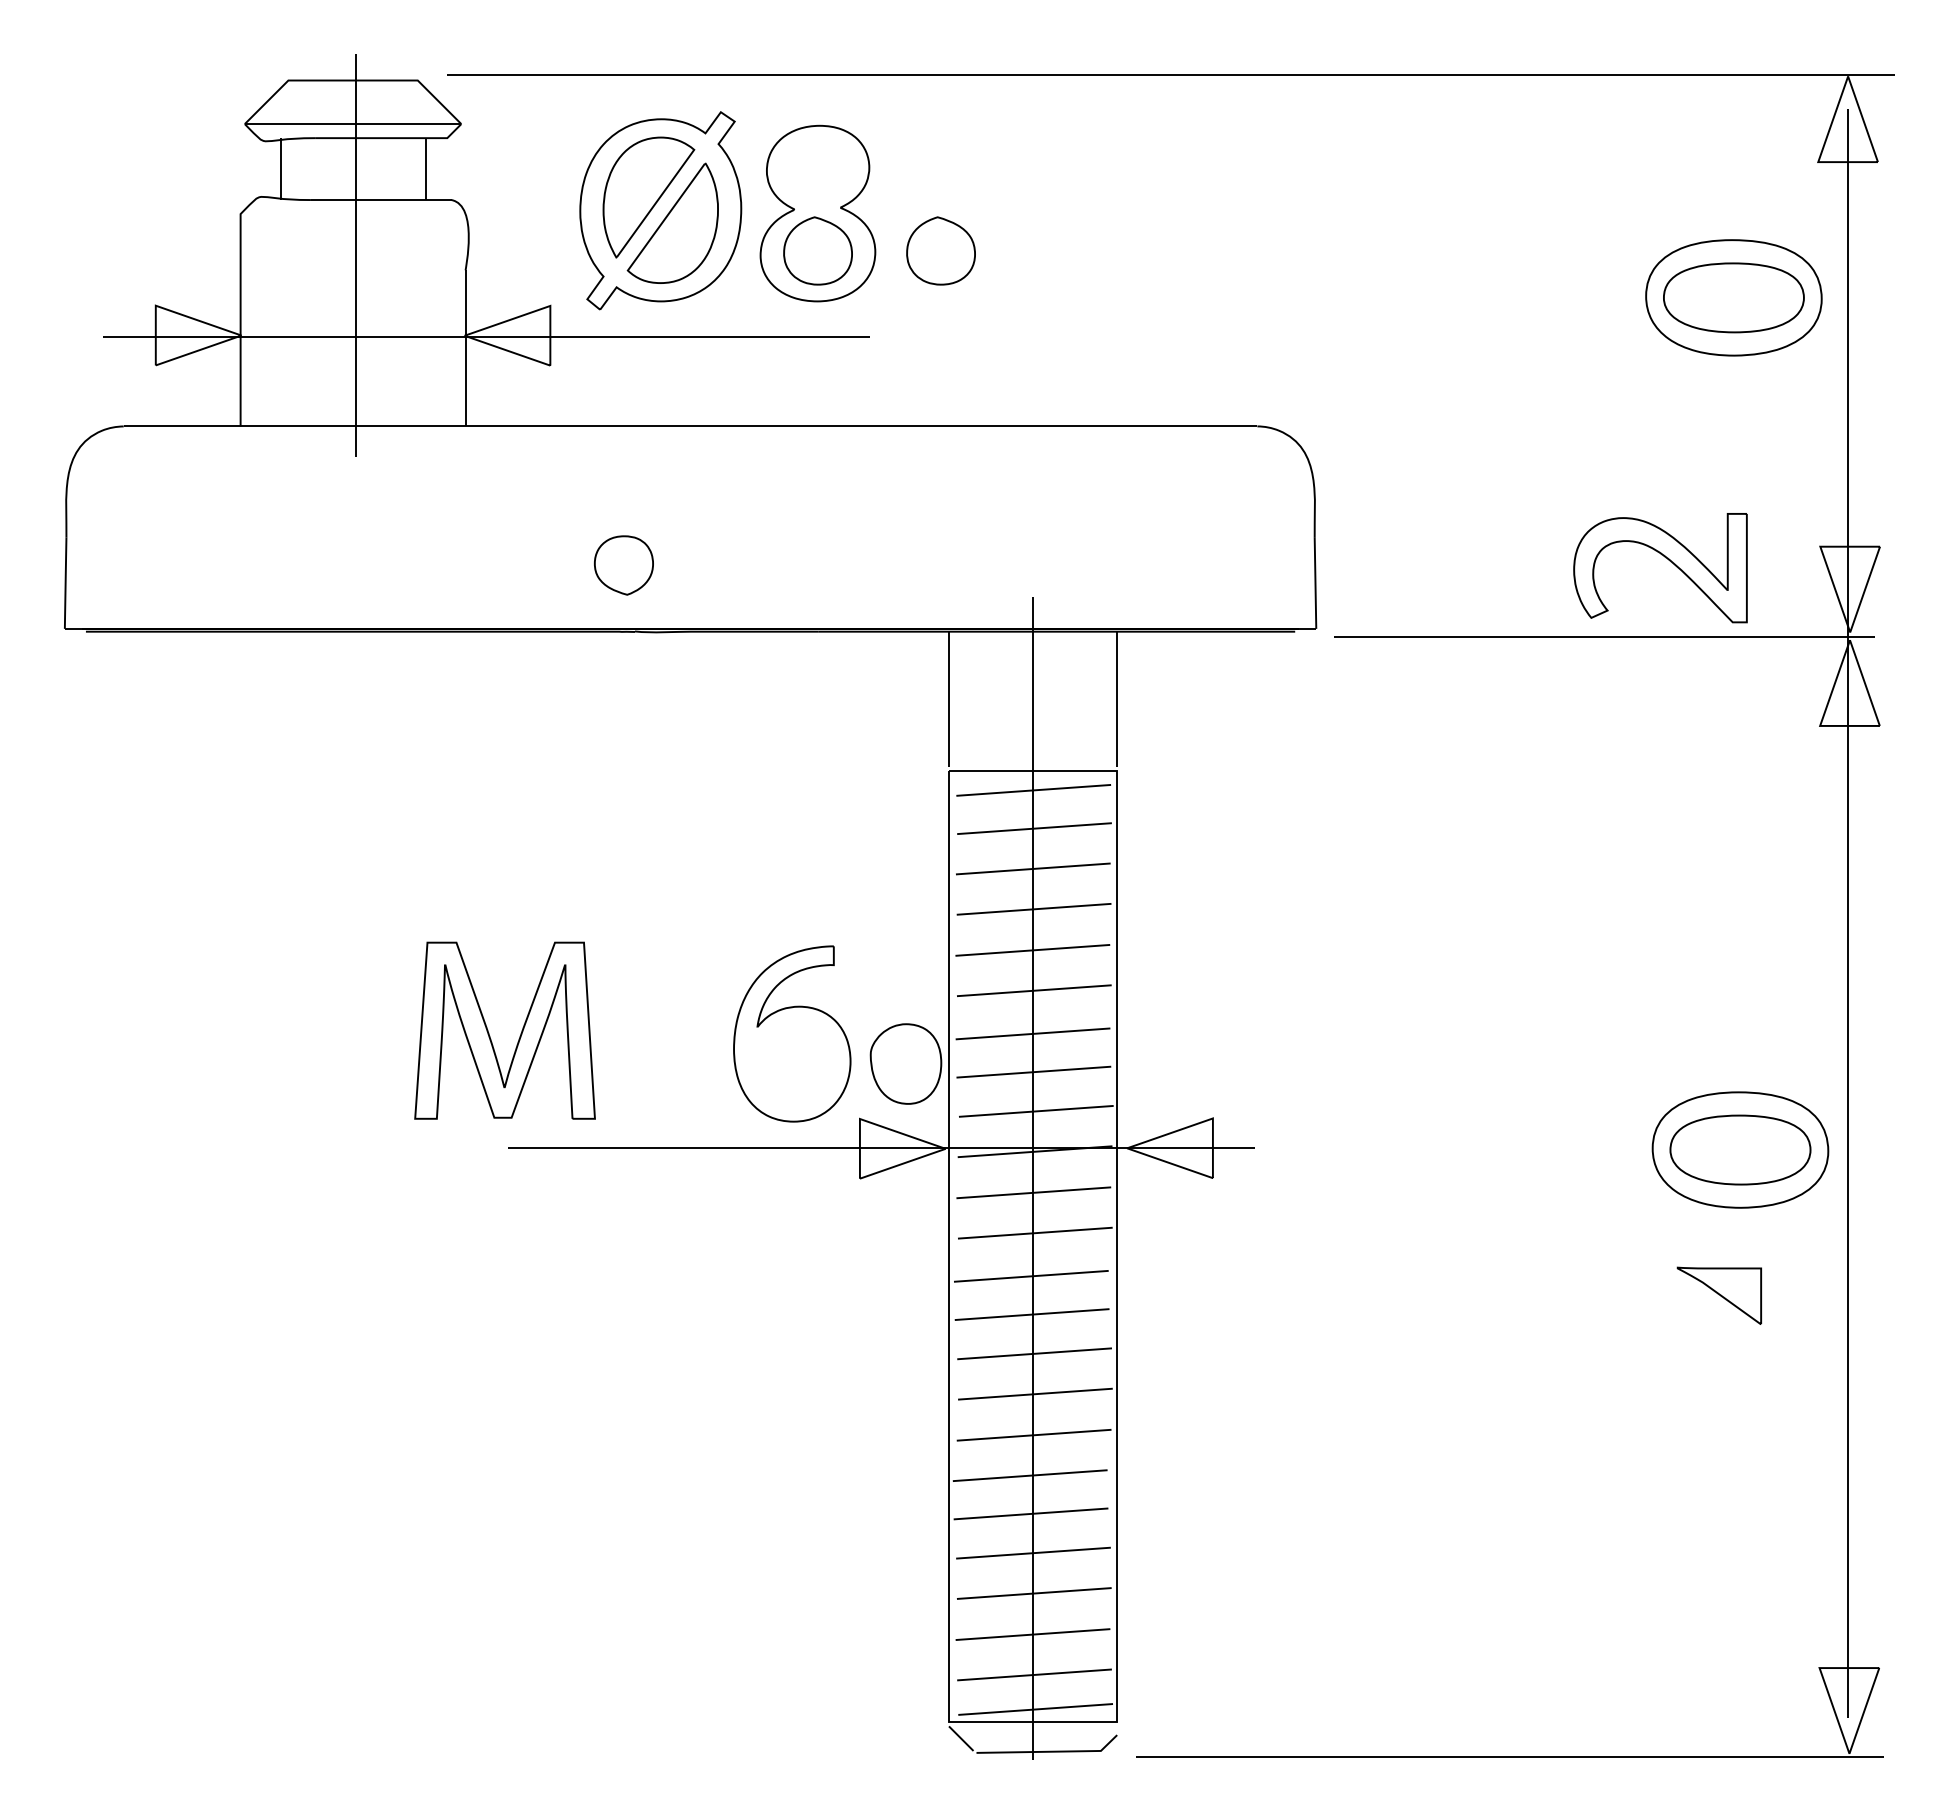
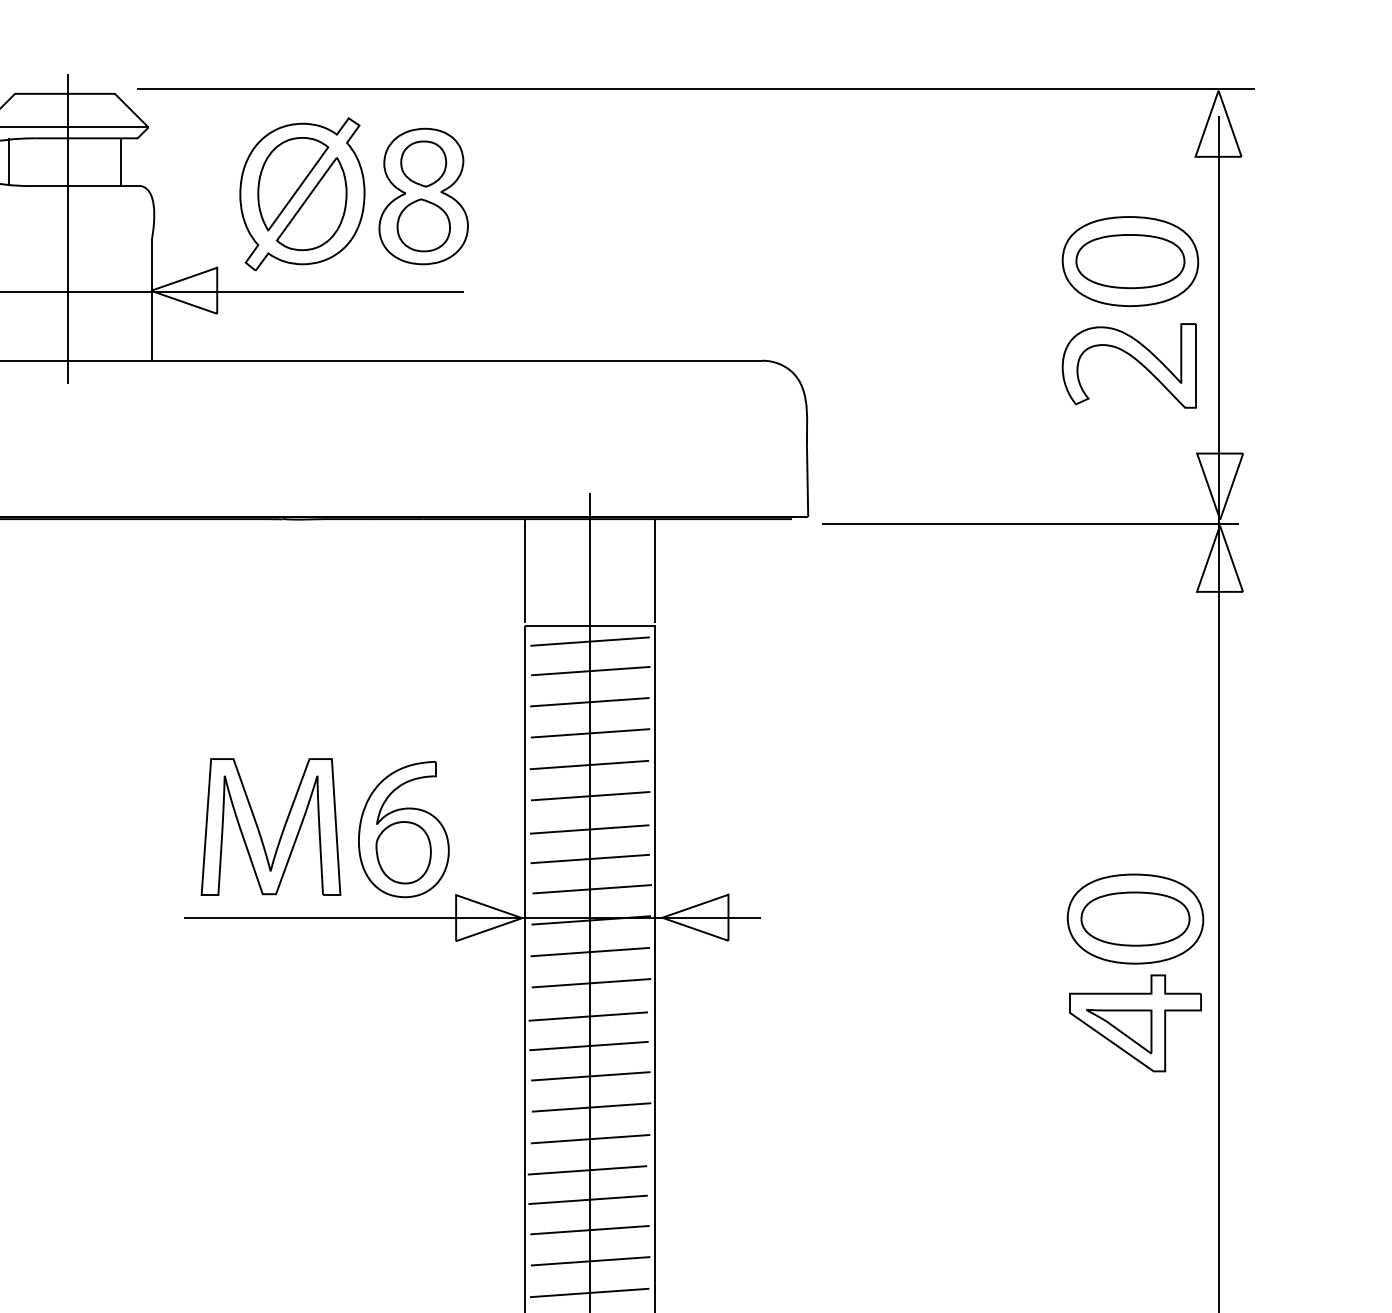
part: (940, 250) -> (518, 225), removed
part: (1665, 558) -> (1133, 358), moved
part: (623, 565) -> (423, 164), moved
part: (490, 1036) -> (259, 831), moved
part: (905, 1063) -> (403, 852), moved
part: (1740, 1285) -> (1135, 1023), added

